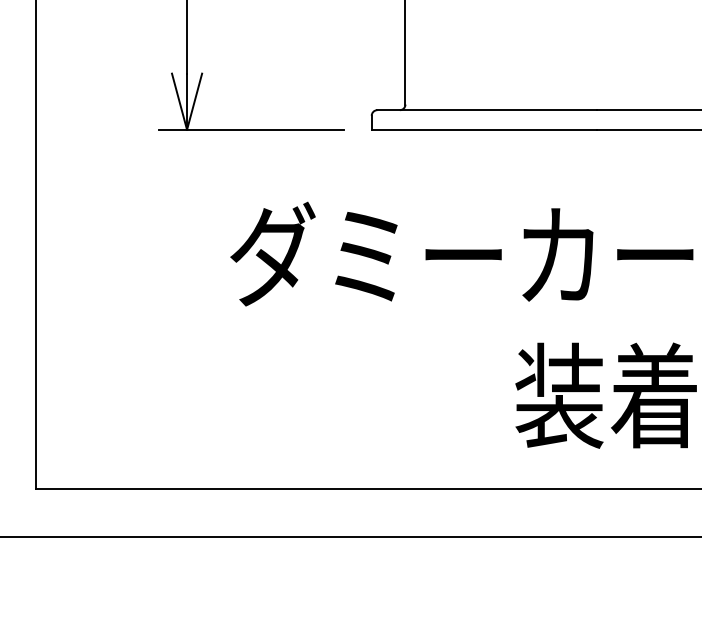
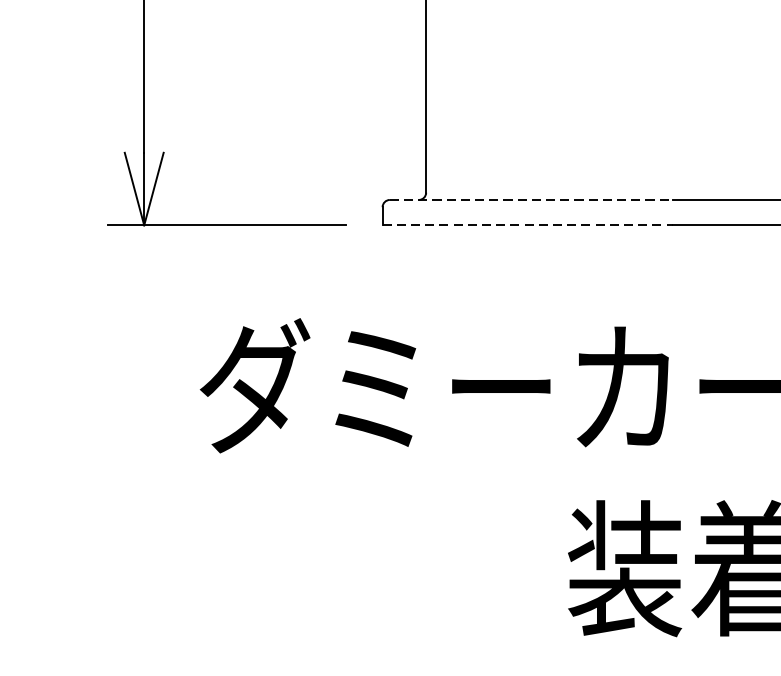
line: (486, 110) -> (530, 200), solid -> dashed
line: (484, 129) -> (528, 224), solid -> dashed

